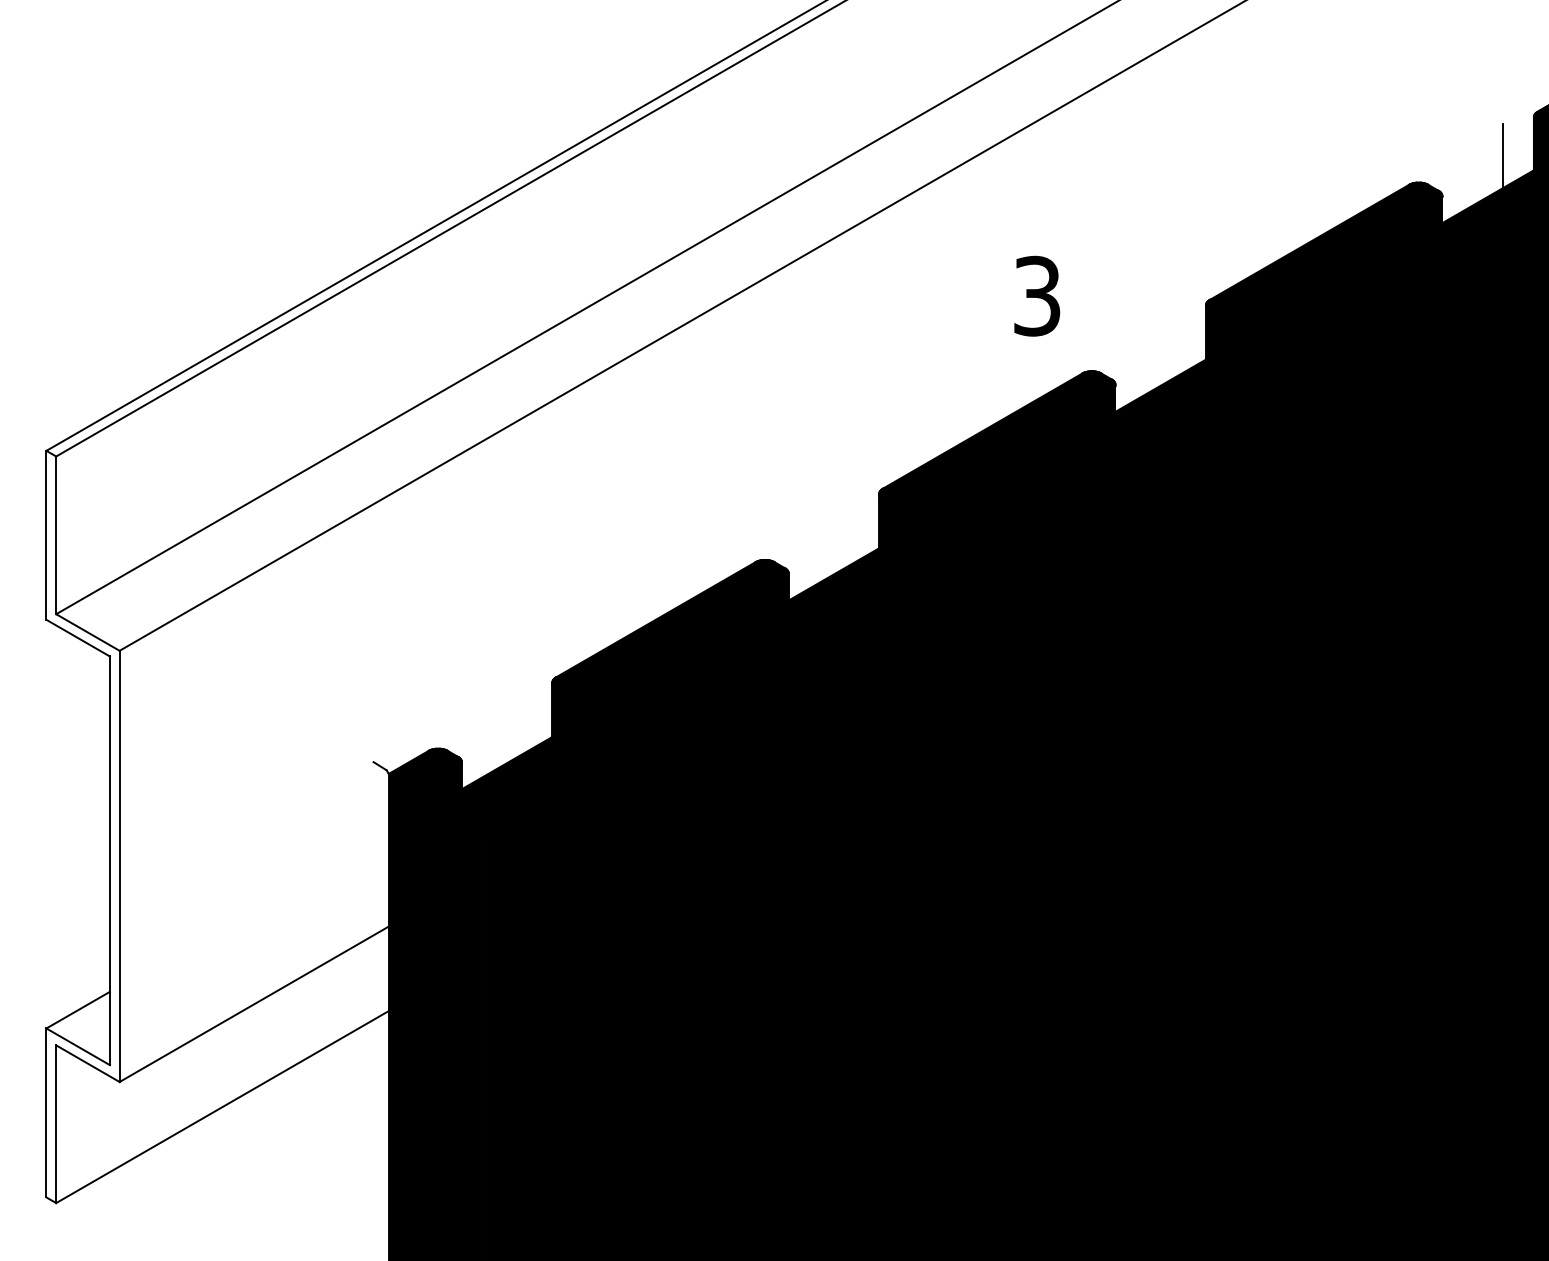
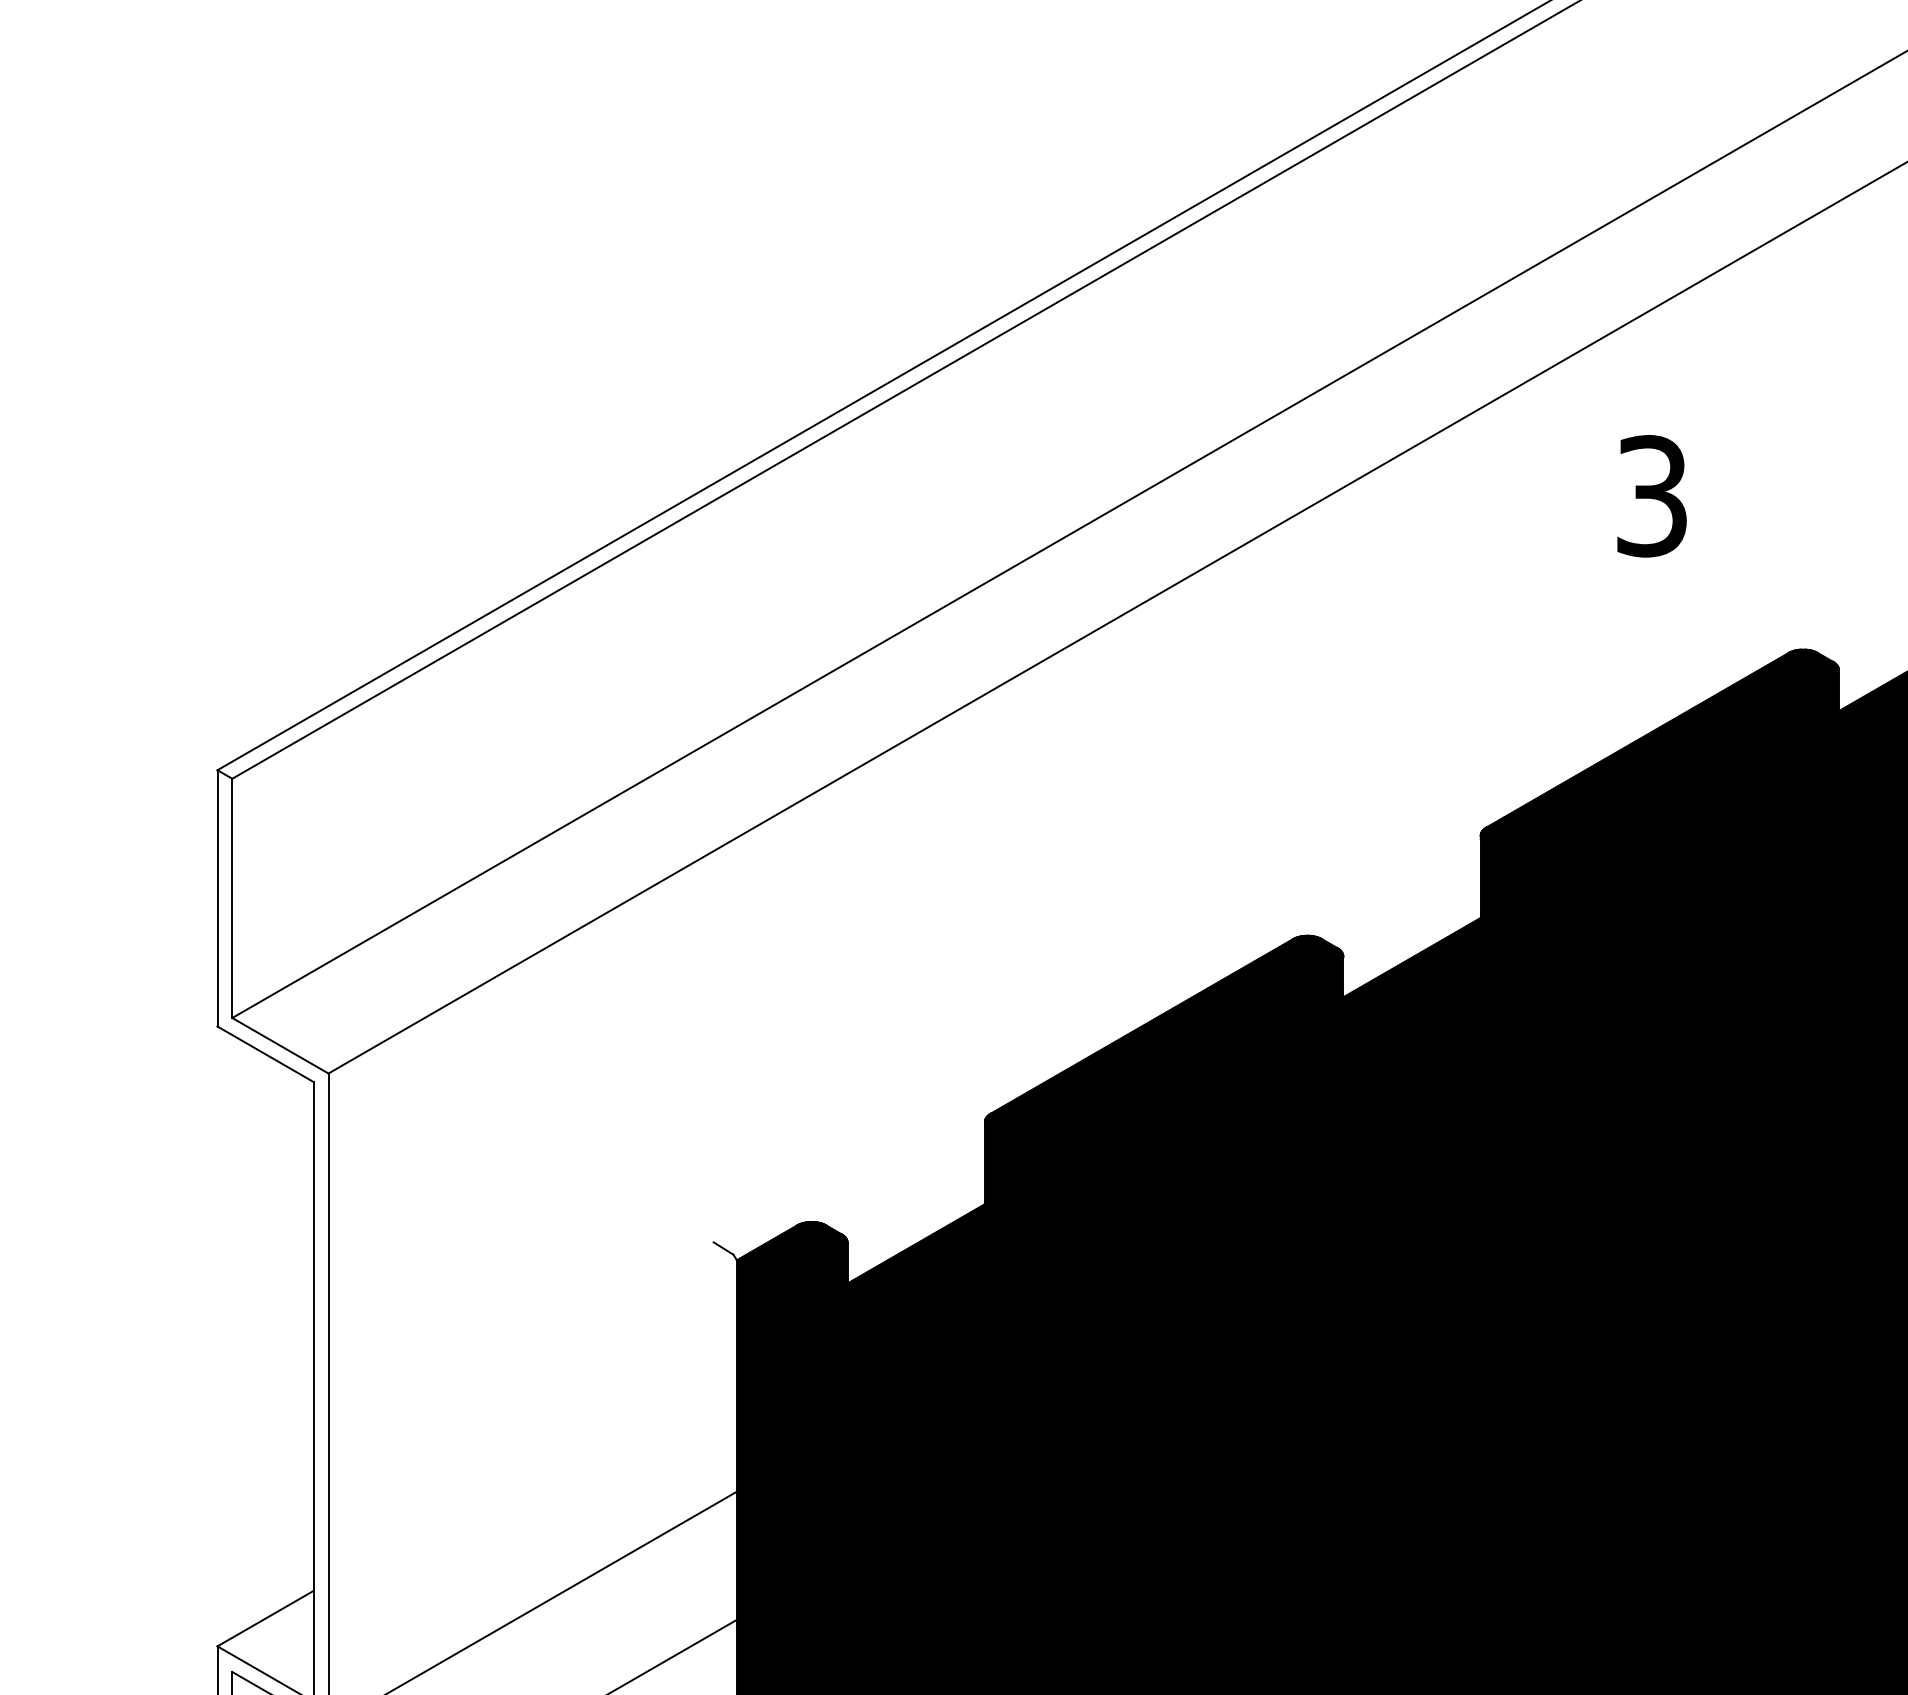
text: (1037, 295) -> (1652, 495), moved

